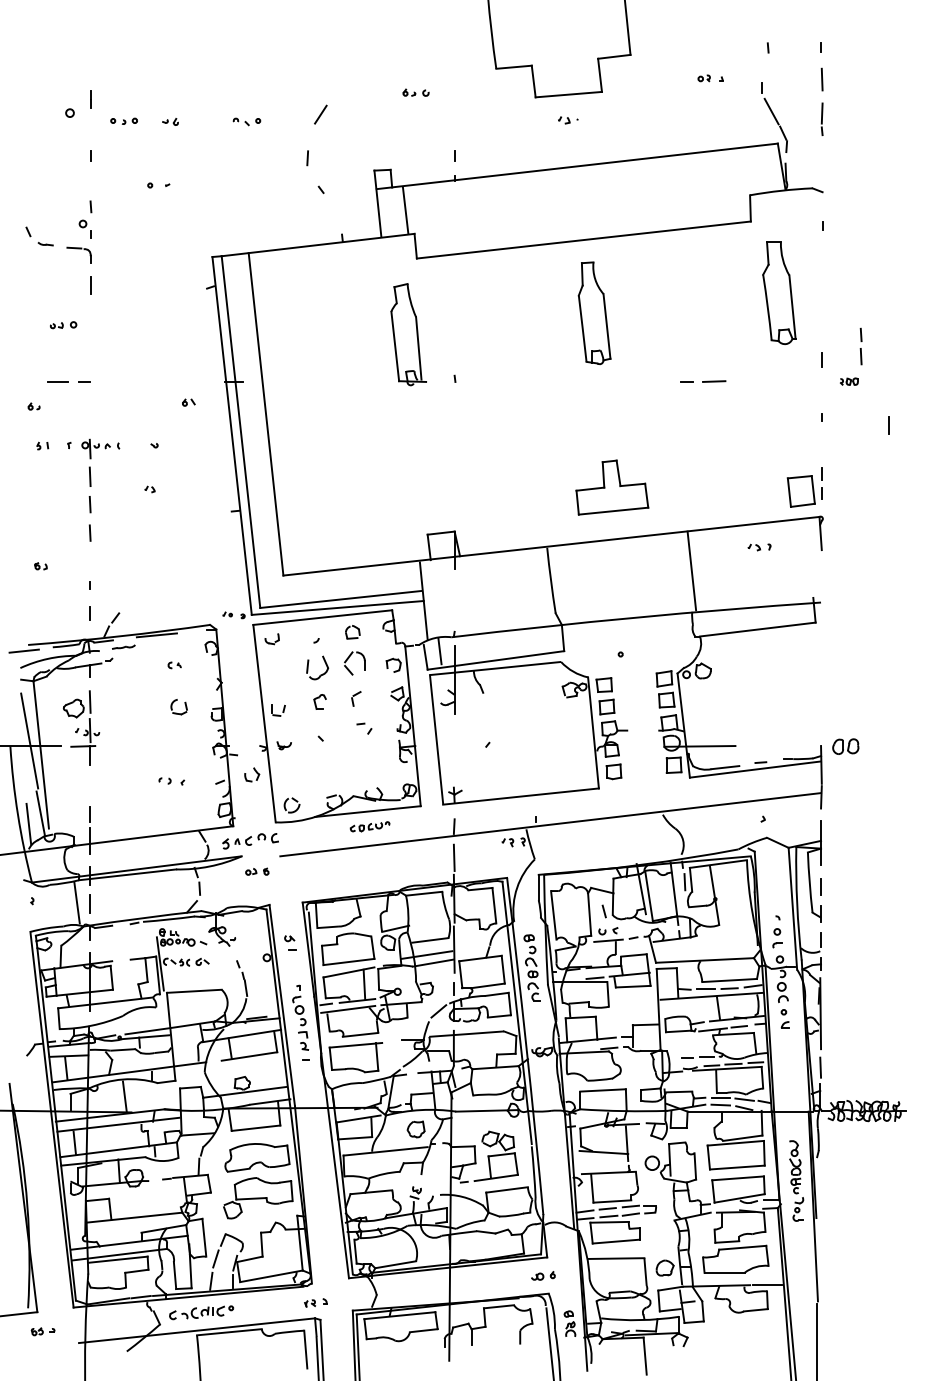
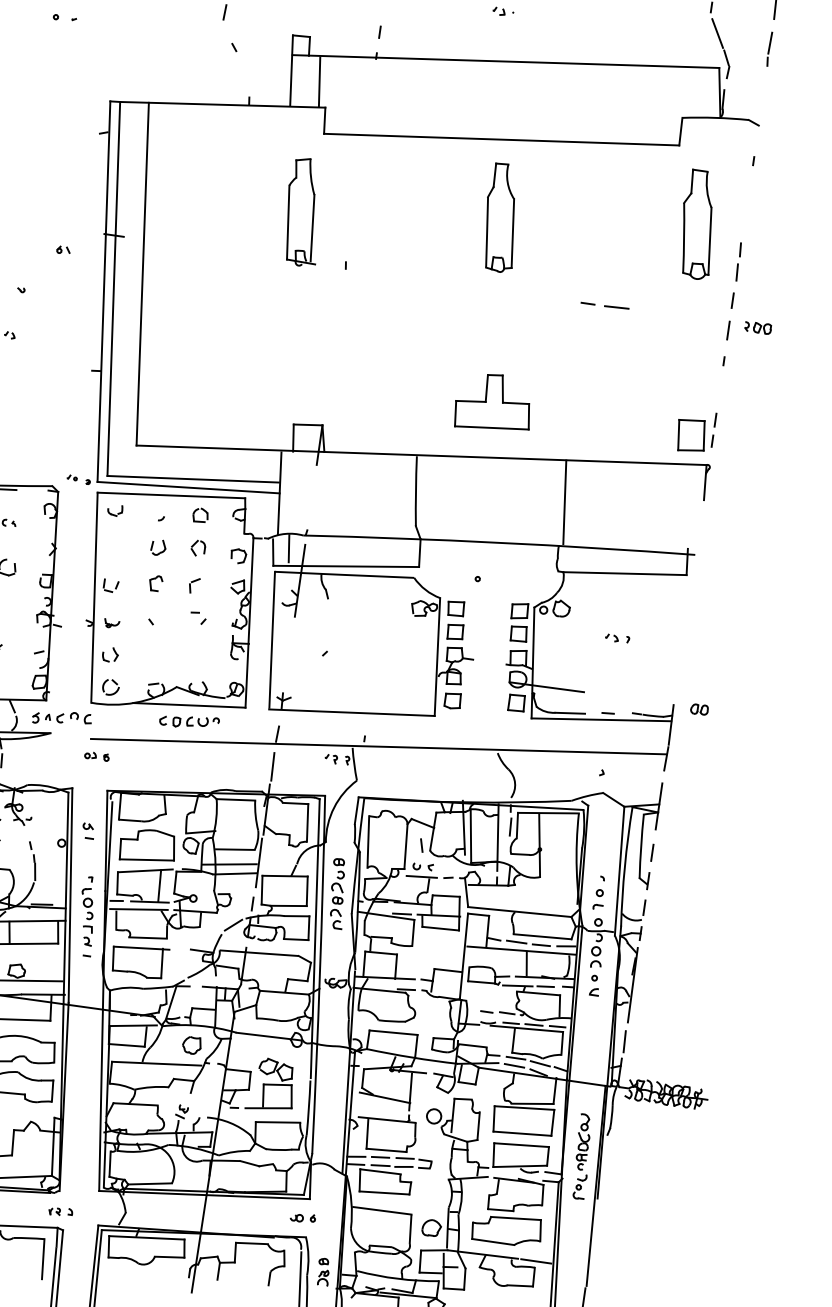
part: (860, 346) -> (738, 261), moved
part: (849, 381) -> (758, 327), size x1.43
line: (888, 425) -> (728, 330), moved
part: (759, 547) -> (617, 638), moved
part: (355, 663) -> (198, 548), size x0.62
part: (317, 668) -> (158, 547), size x0.62
part: (845, 746) -> (699, 709), size x0.62
part: (252, 774) -> (110, 654), moved
part: (369, 826) -> (188, 721), size x1.43
part: (257, 871) -> (97, 756), moved

